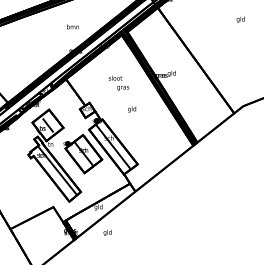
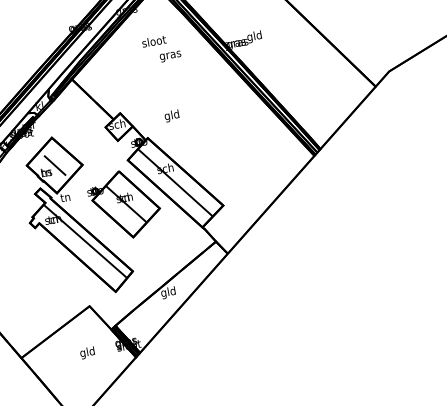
text: (118, 82) -> (160, 47), moved
text: (132, 109) -> (172, 115), moved
text: (107, 232) -> (87, 352), moved

